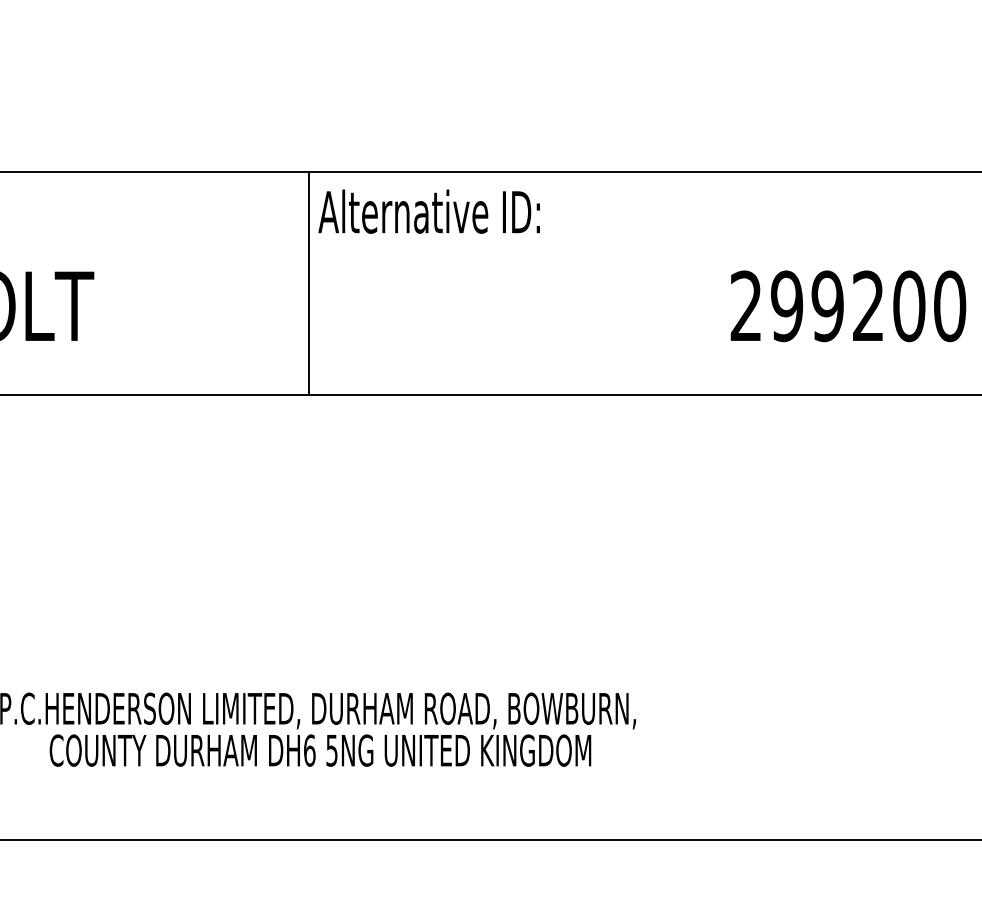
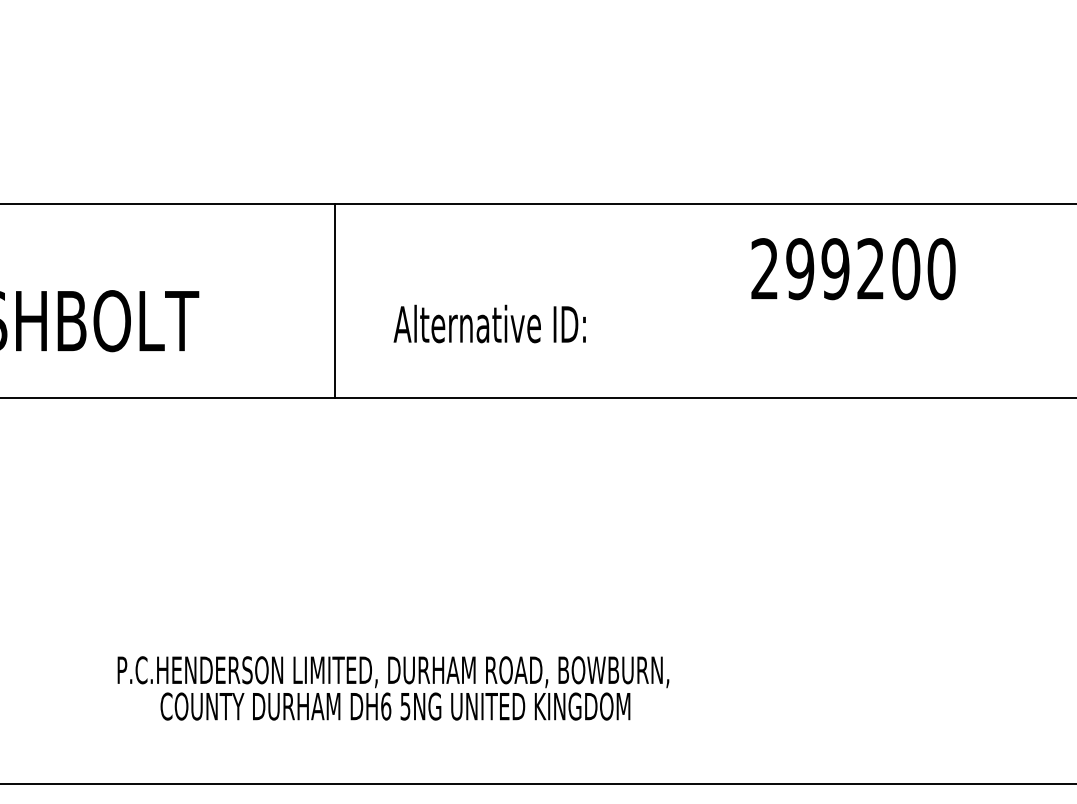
text: (428, 211) -> (489, 323), moved
line: (309, 283) -> (335, 301), moved
text: (848, 306) -> (853, 269), moved

